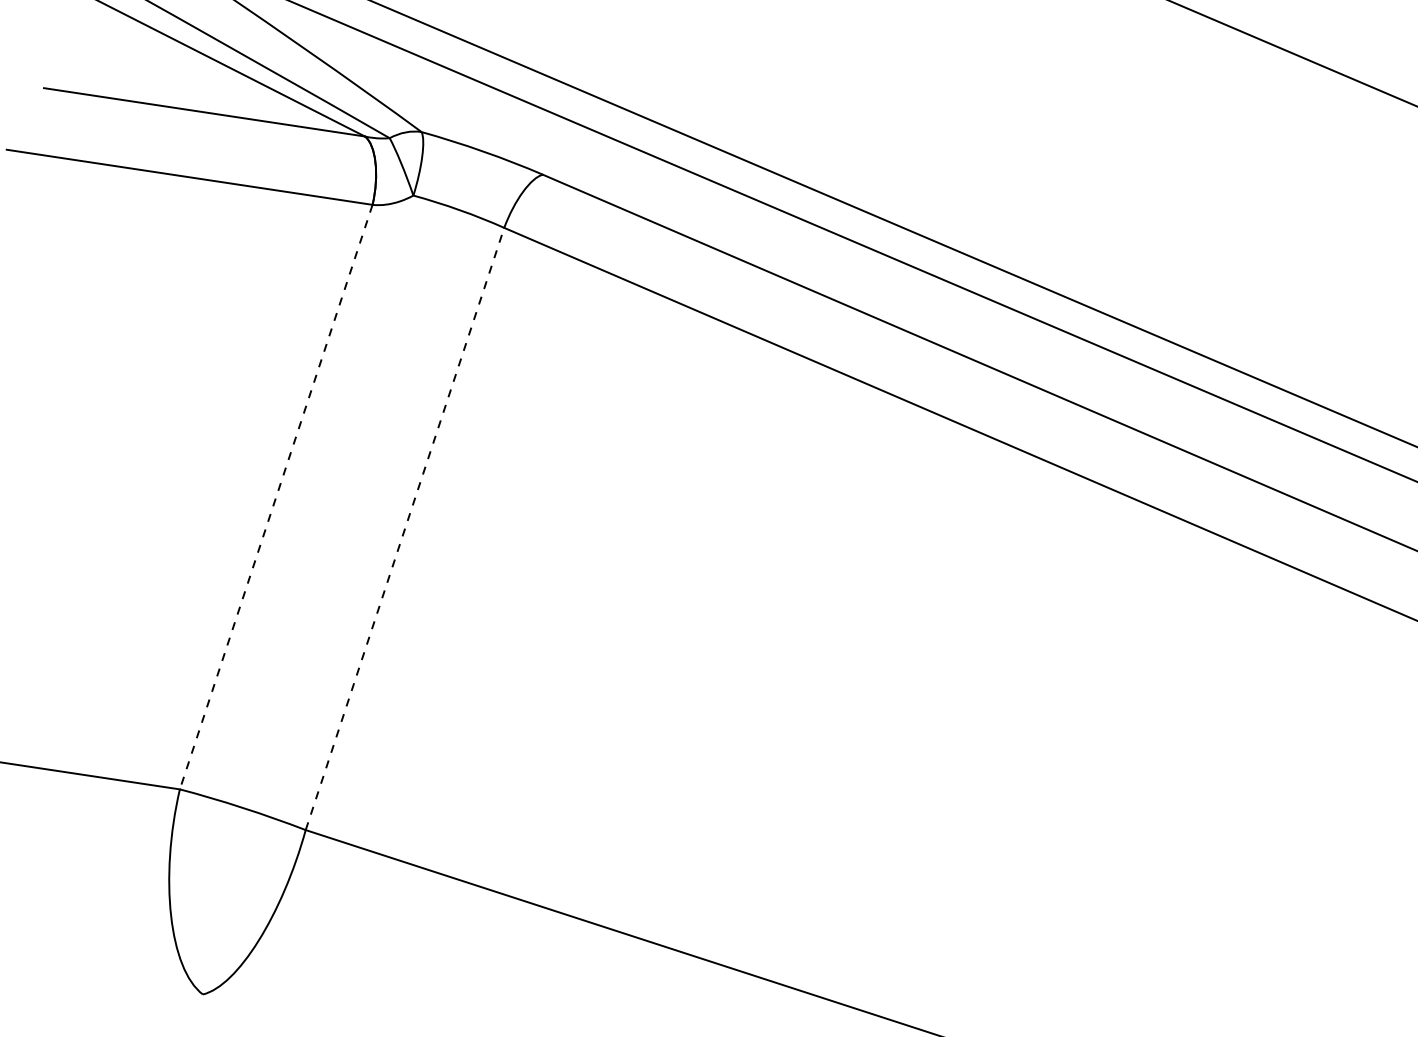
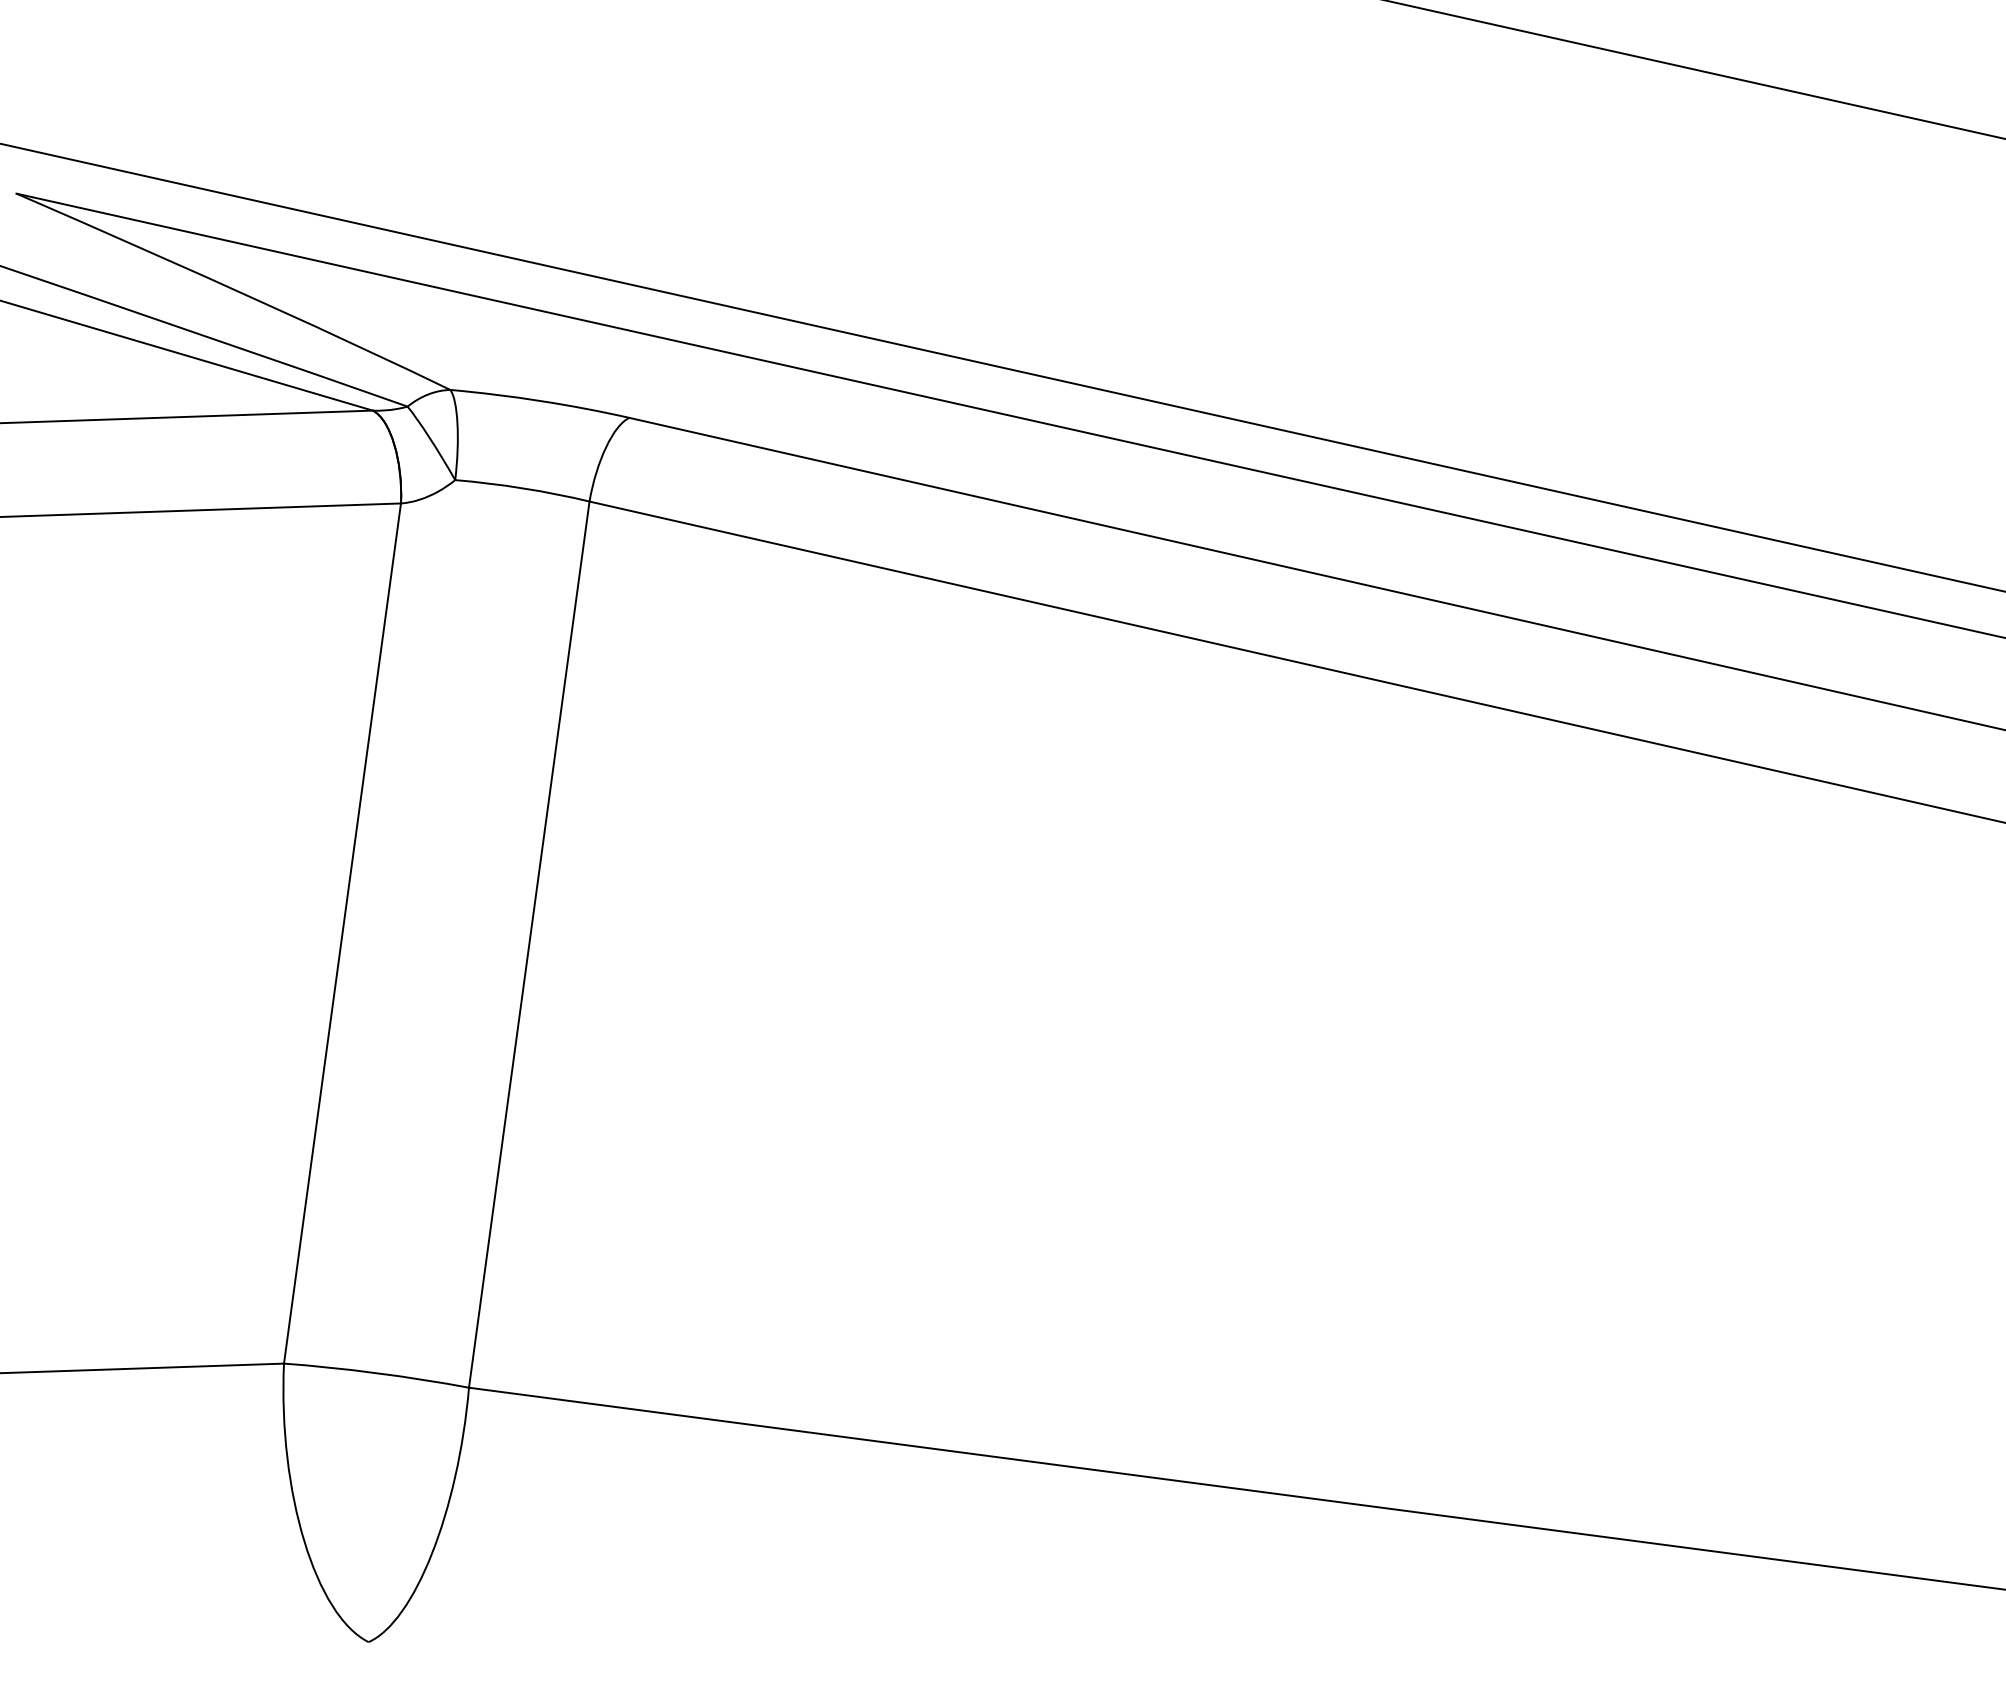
line: (276, 497) -> (342, 934), dashed -> solid
line: (405, 528) -> (529, 944), dashed -> solid

